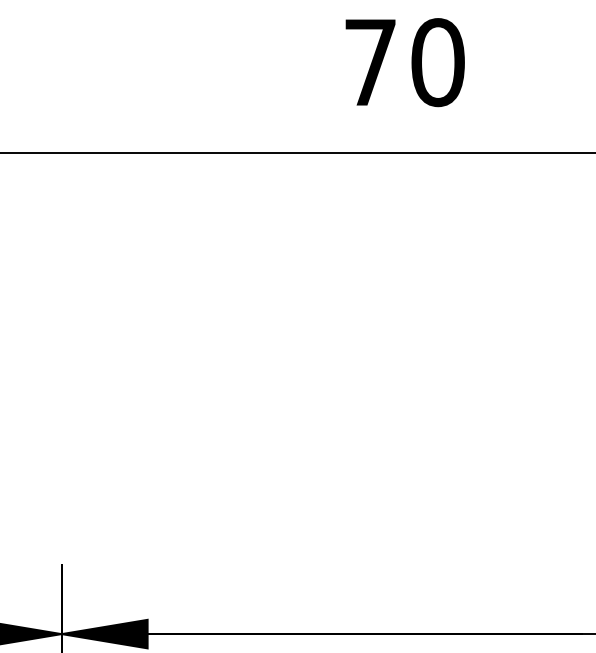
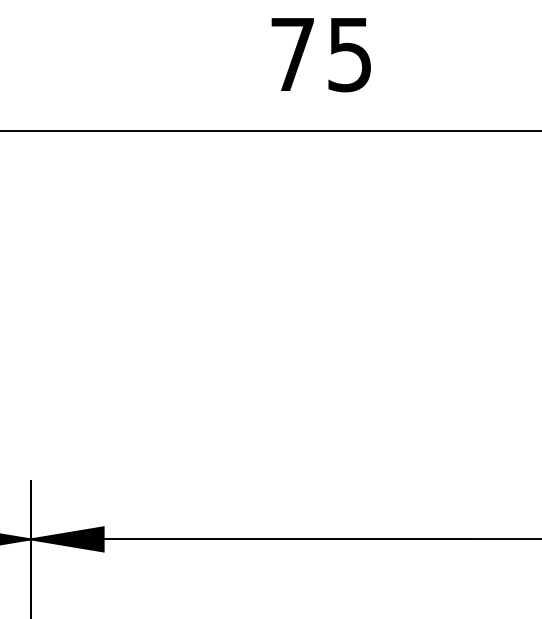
text: (437, 62) -> (349, 54), 70 -> 75

